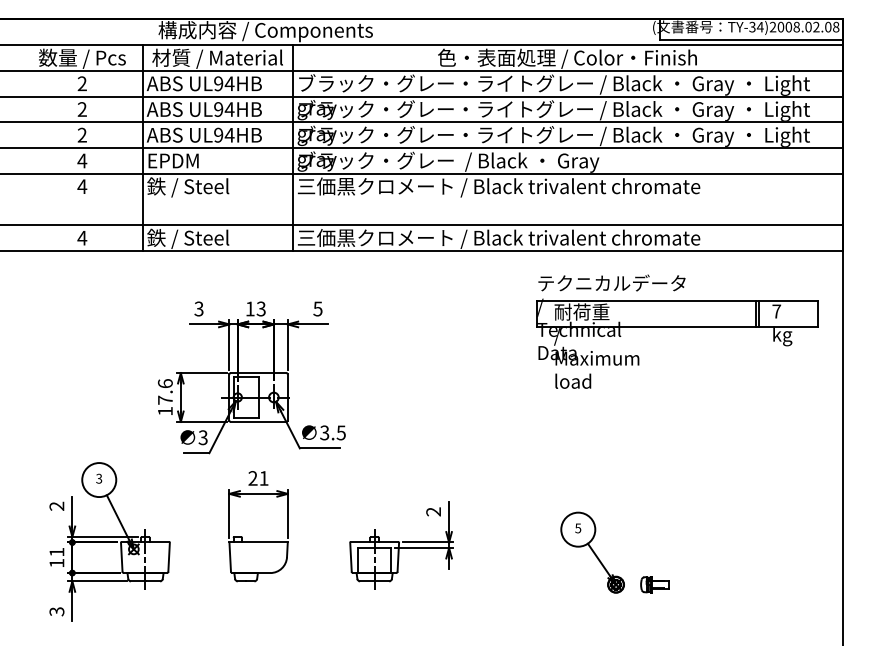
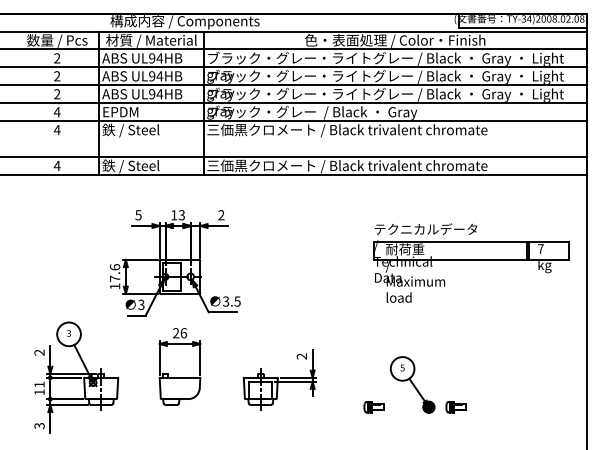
text: (198, 307) -> (138, 214), 3 -> 5
text: (318, 309) -> (221, 215), 5 -> 2
part: (677, 330) -> (471, 262), moved
text: (263, 478) -> (183, 333), 21 -> 26
part: (536, 585) -> (373, 407), added

